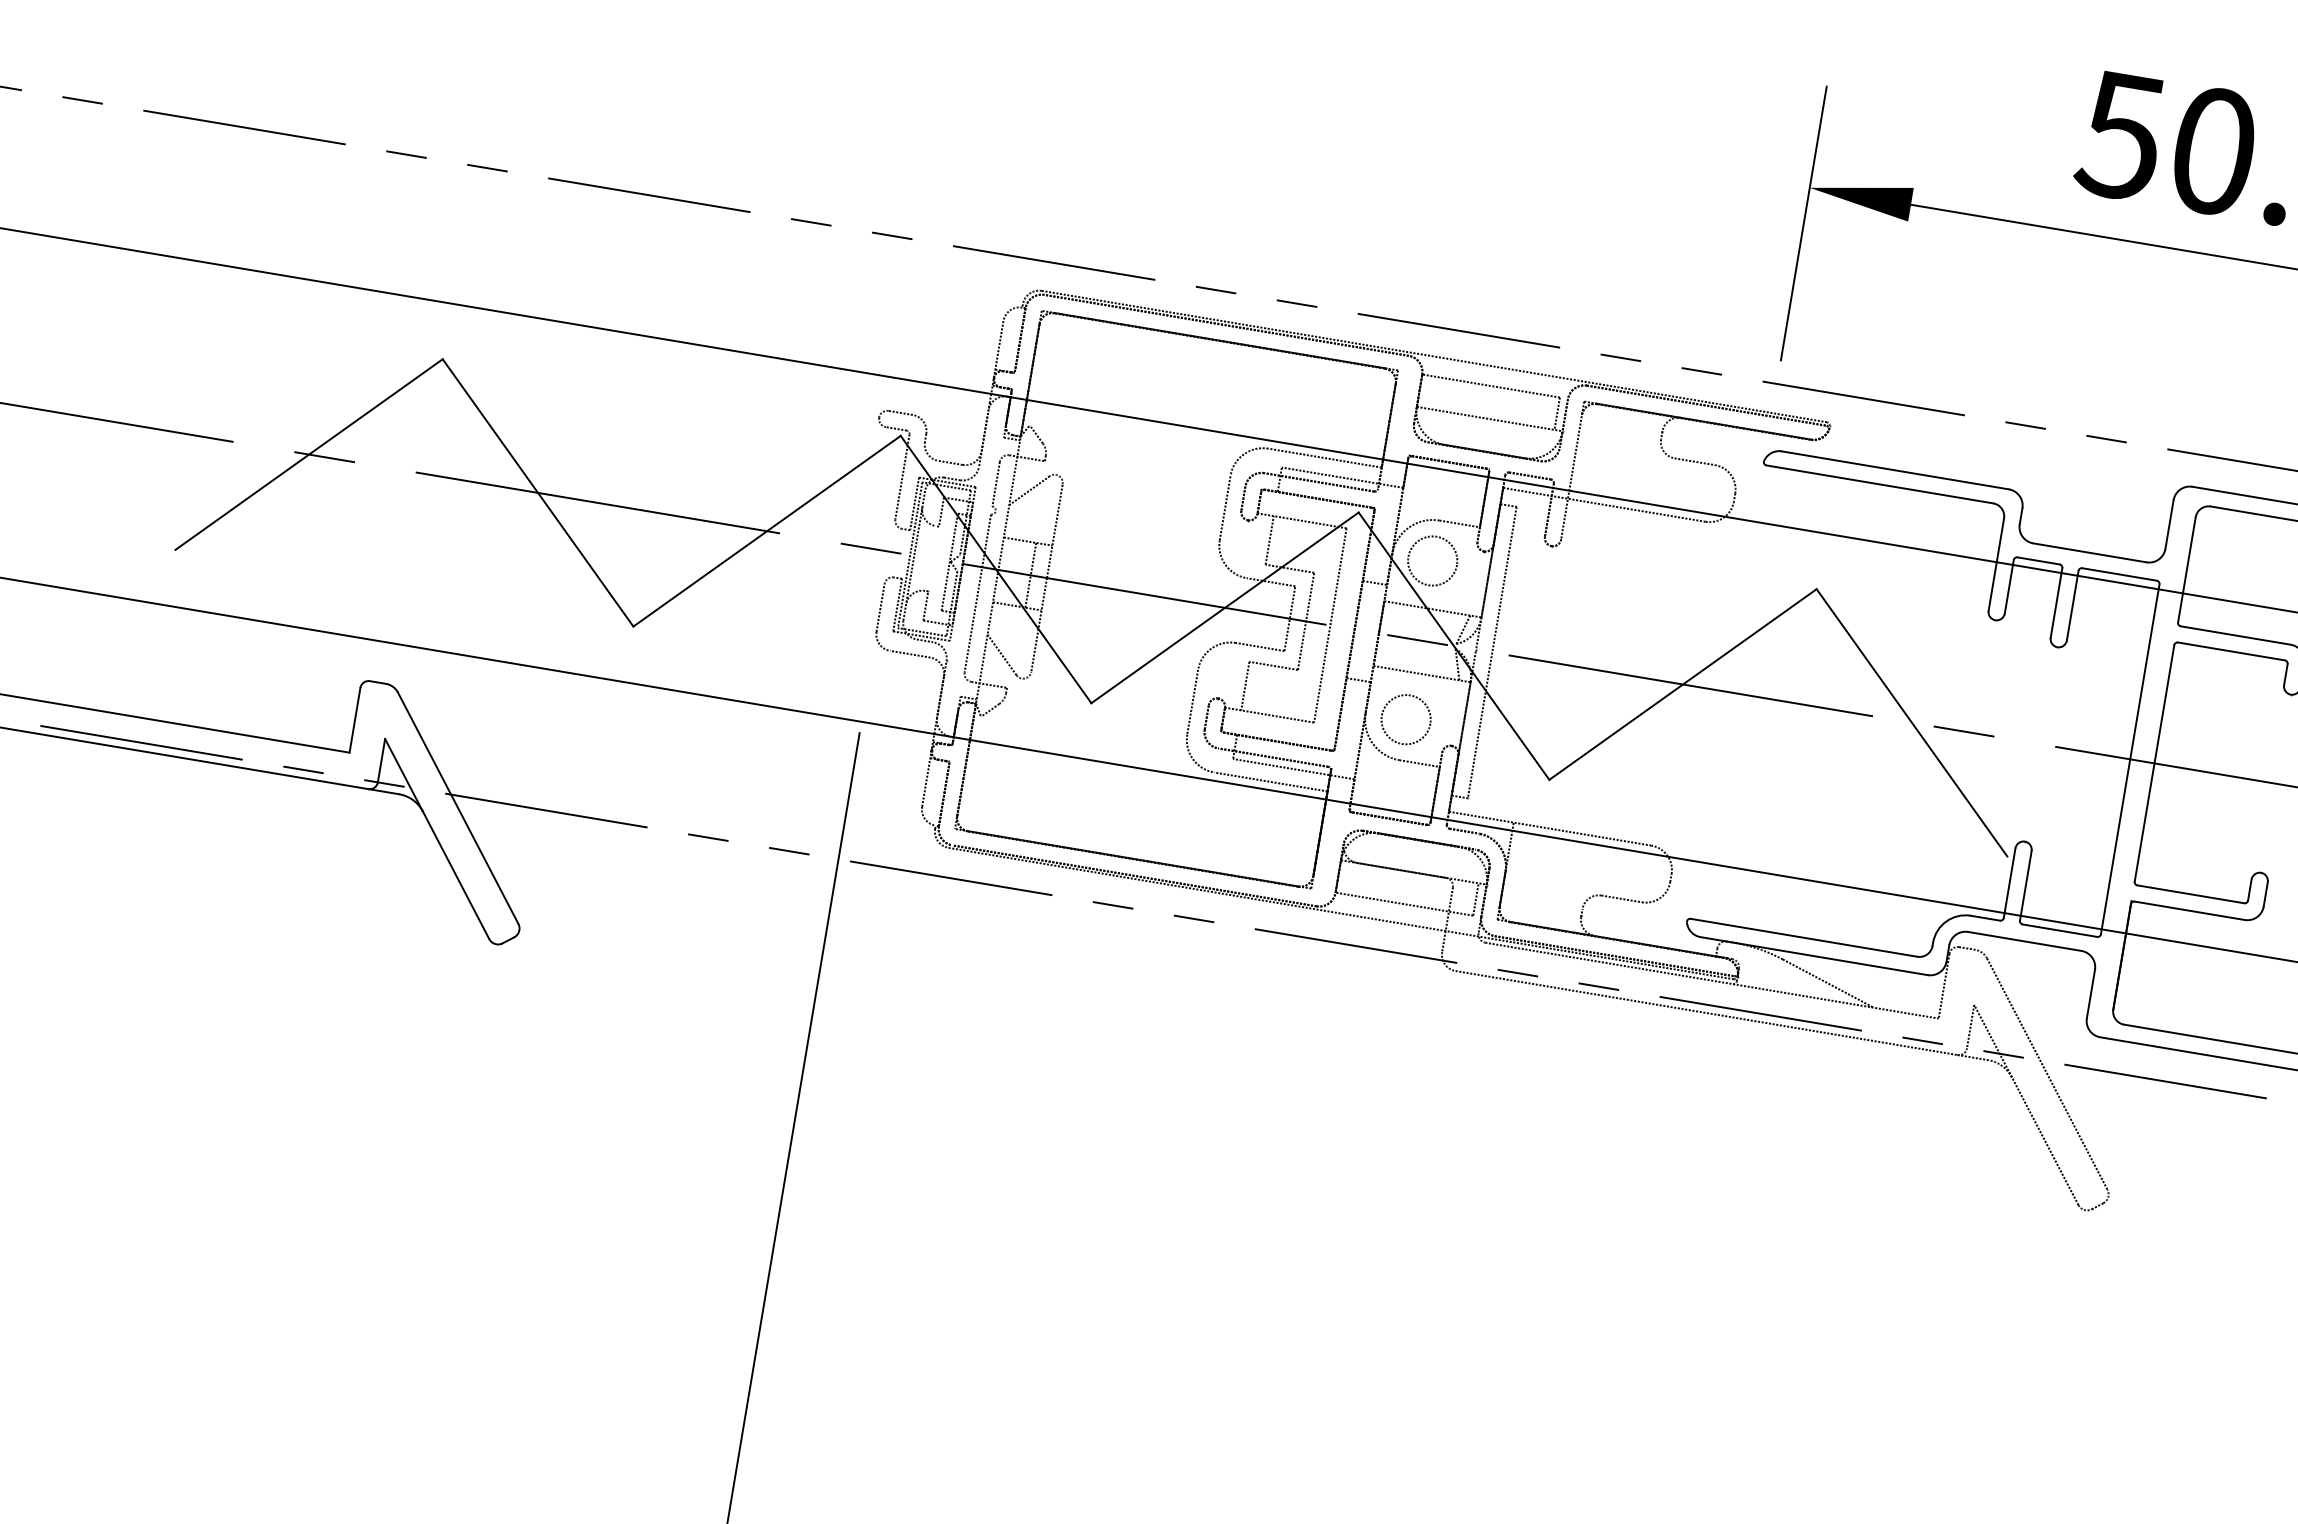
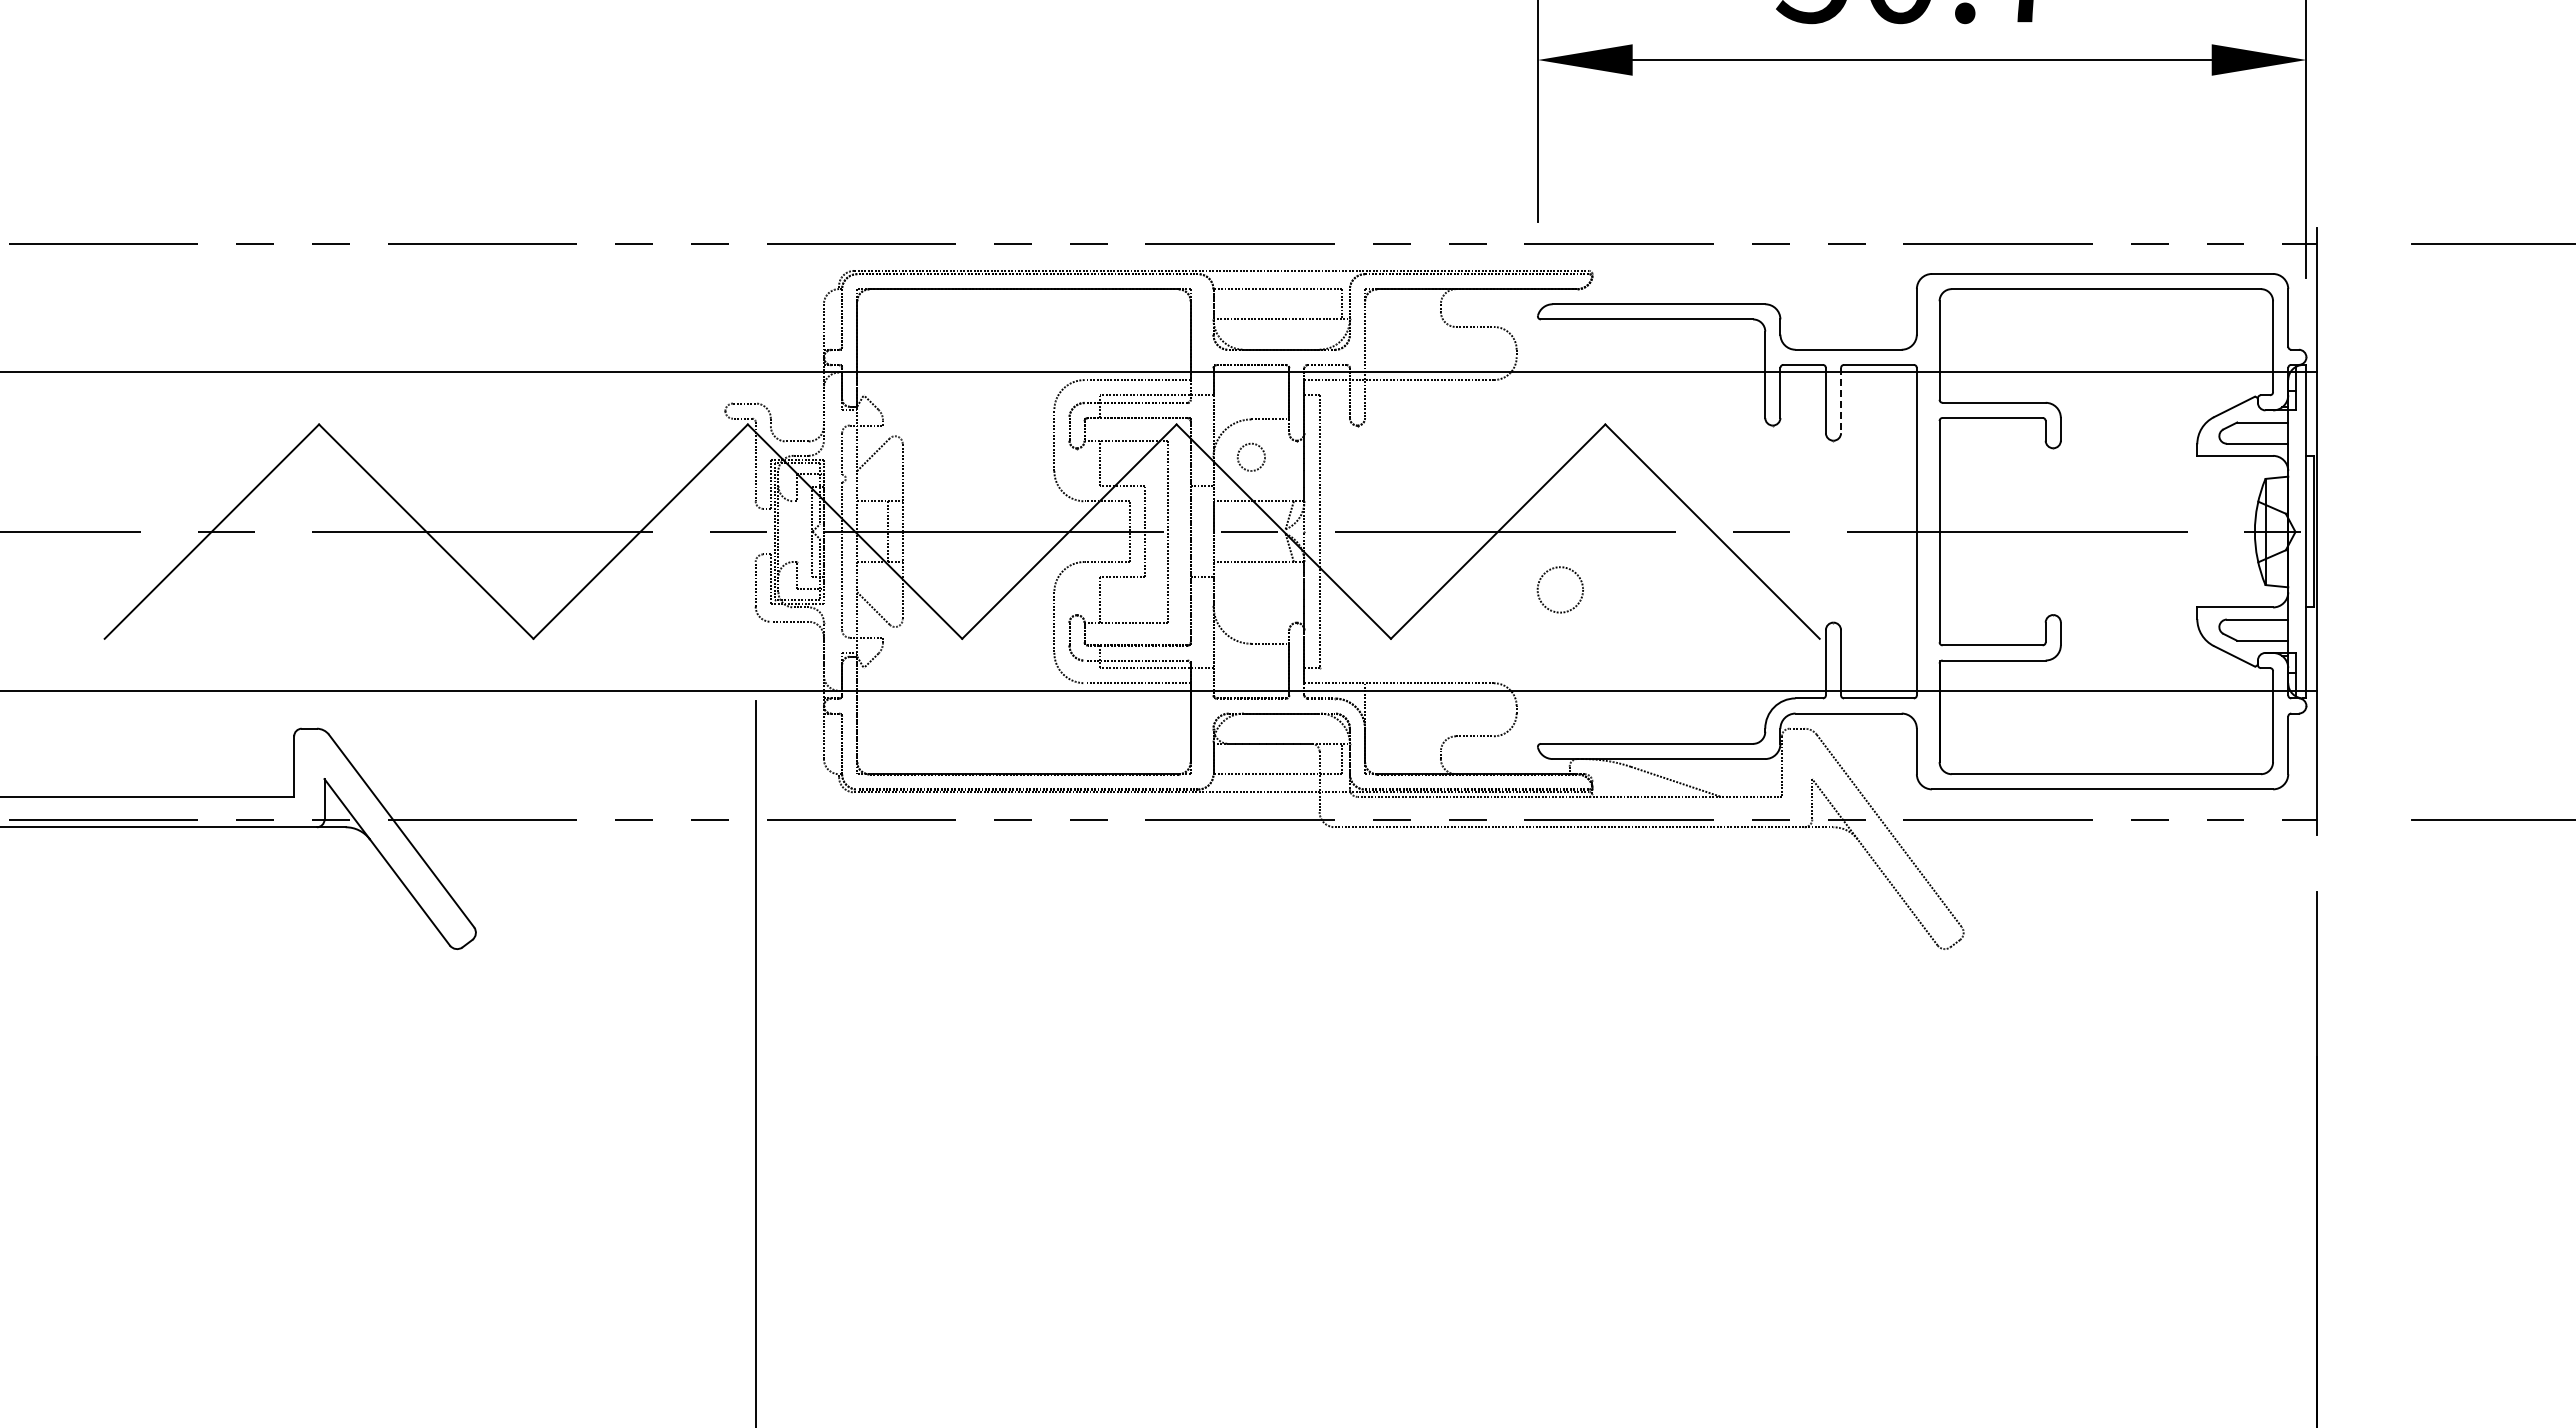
circle: (1432, 561) -> (1251, 457), size x0.6
line: (2073, 605) -> (1841, 400), solid -> dashed
circle: (1405, 719) -> (1559, 589), moved

